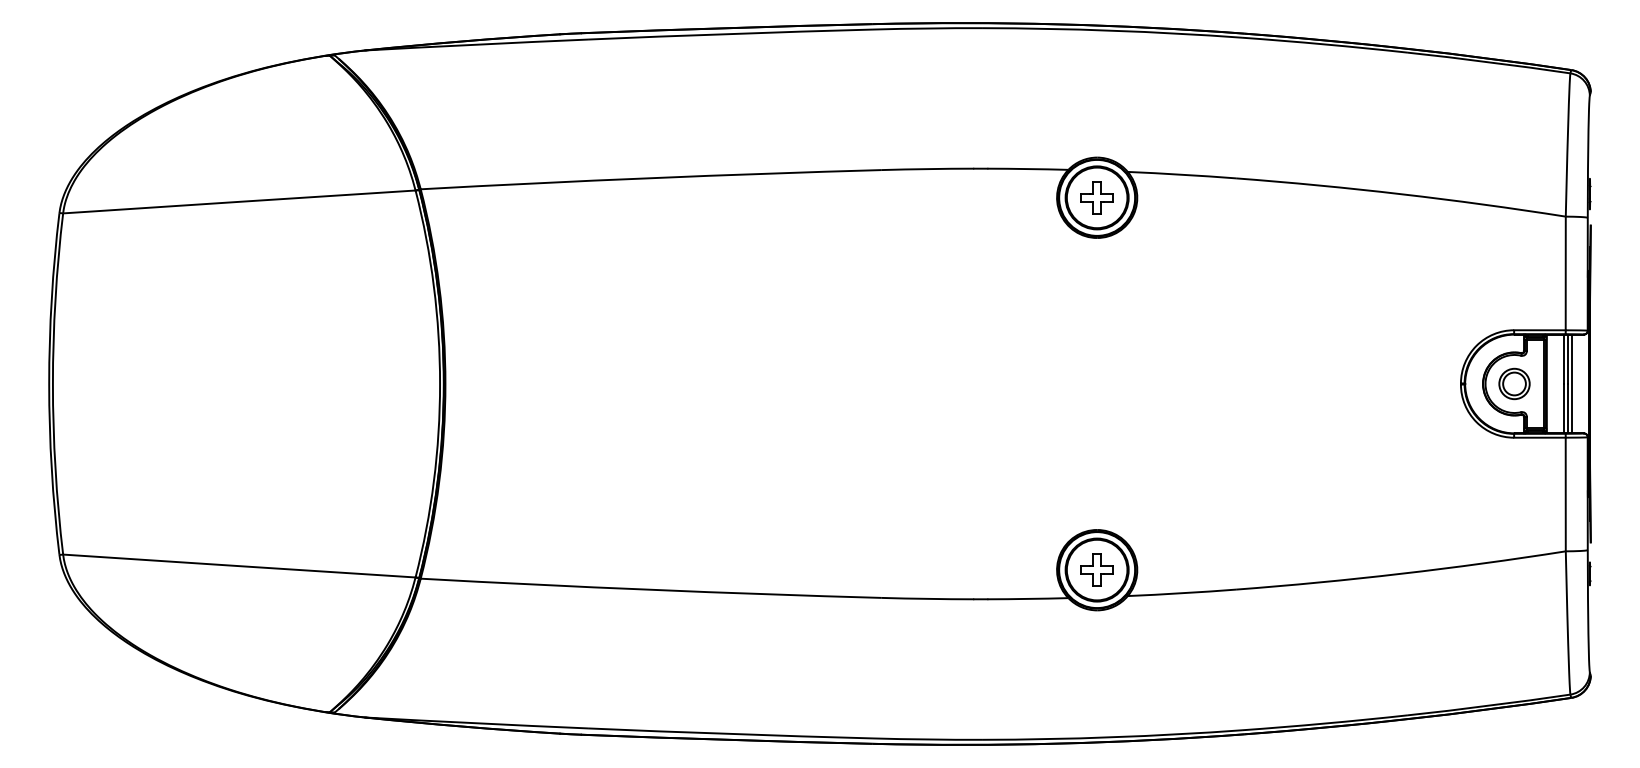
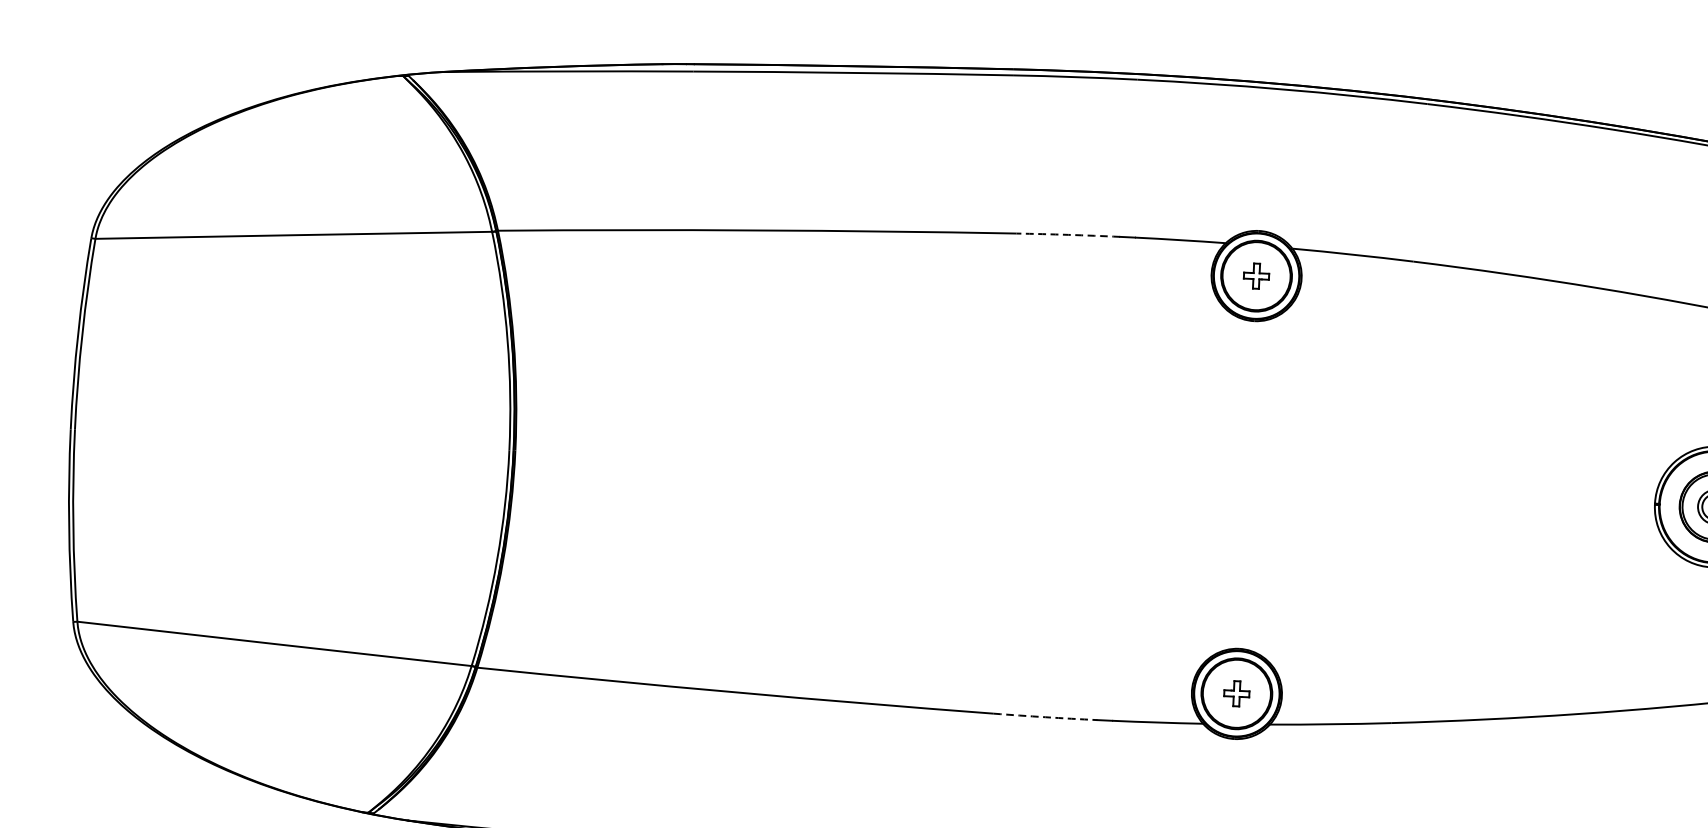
arc: (928, 169) -> (1068, 235), solid -> dashed
part: (1096, 197) -> (1255, 275), size x0.7
part: (1096, 569) -> (1236, 693), size x0.7
arc: (928, 598) -> (1046, 716), solid -> dashed

